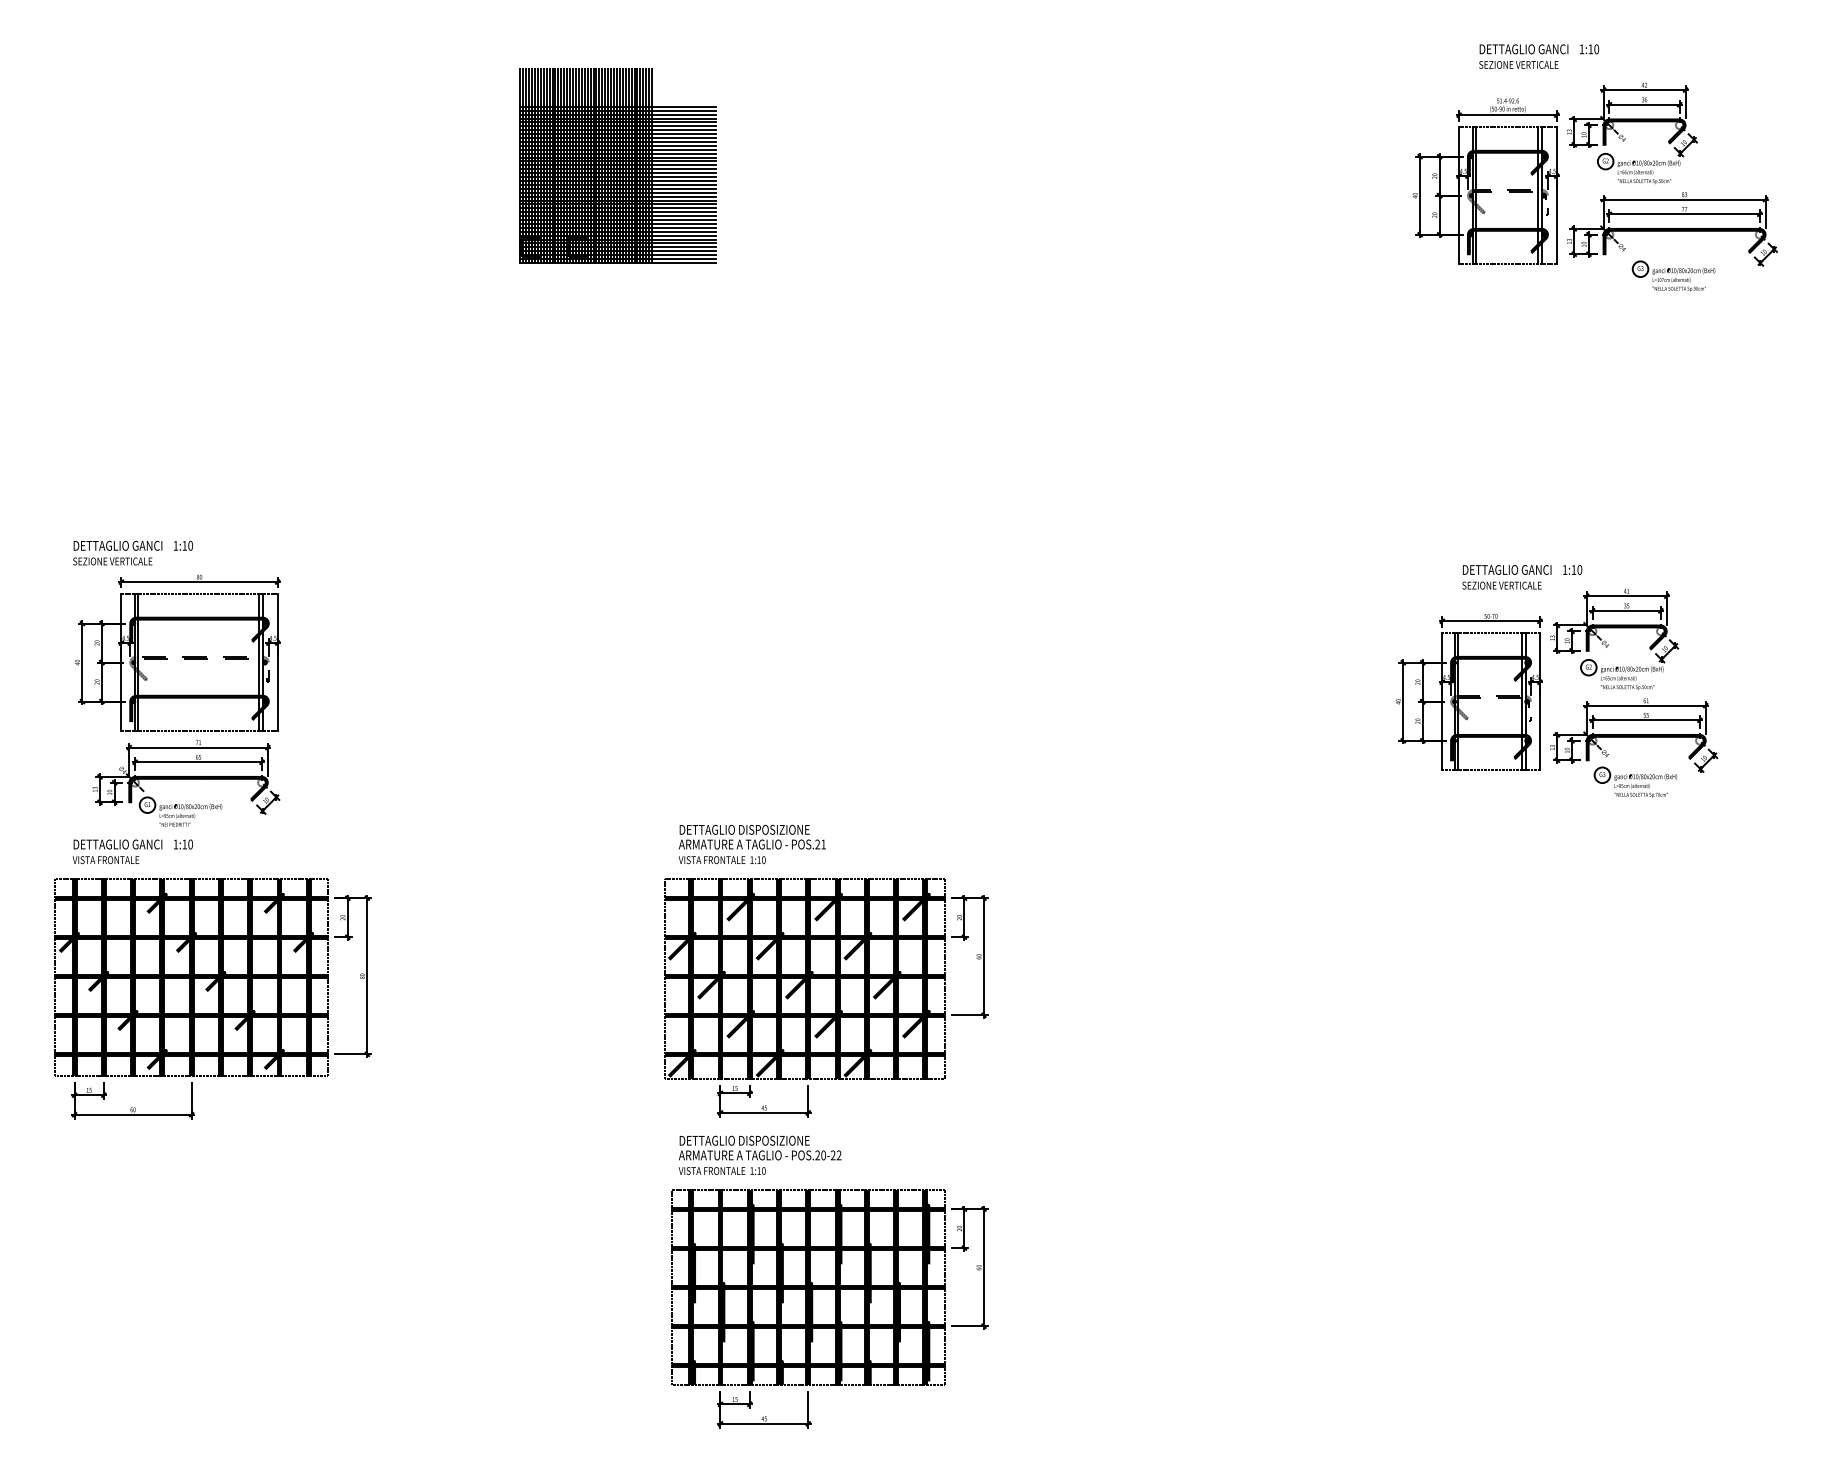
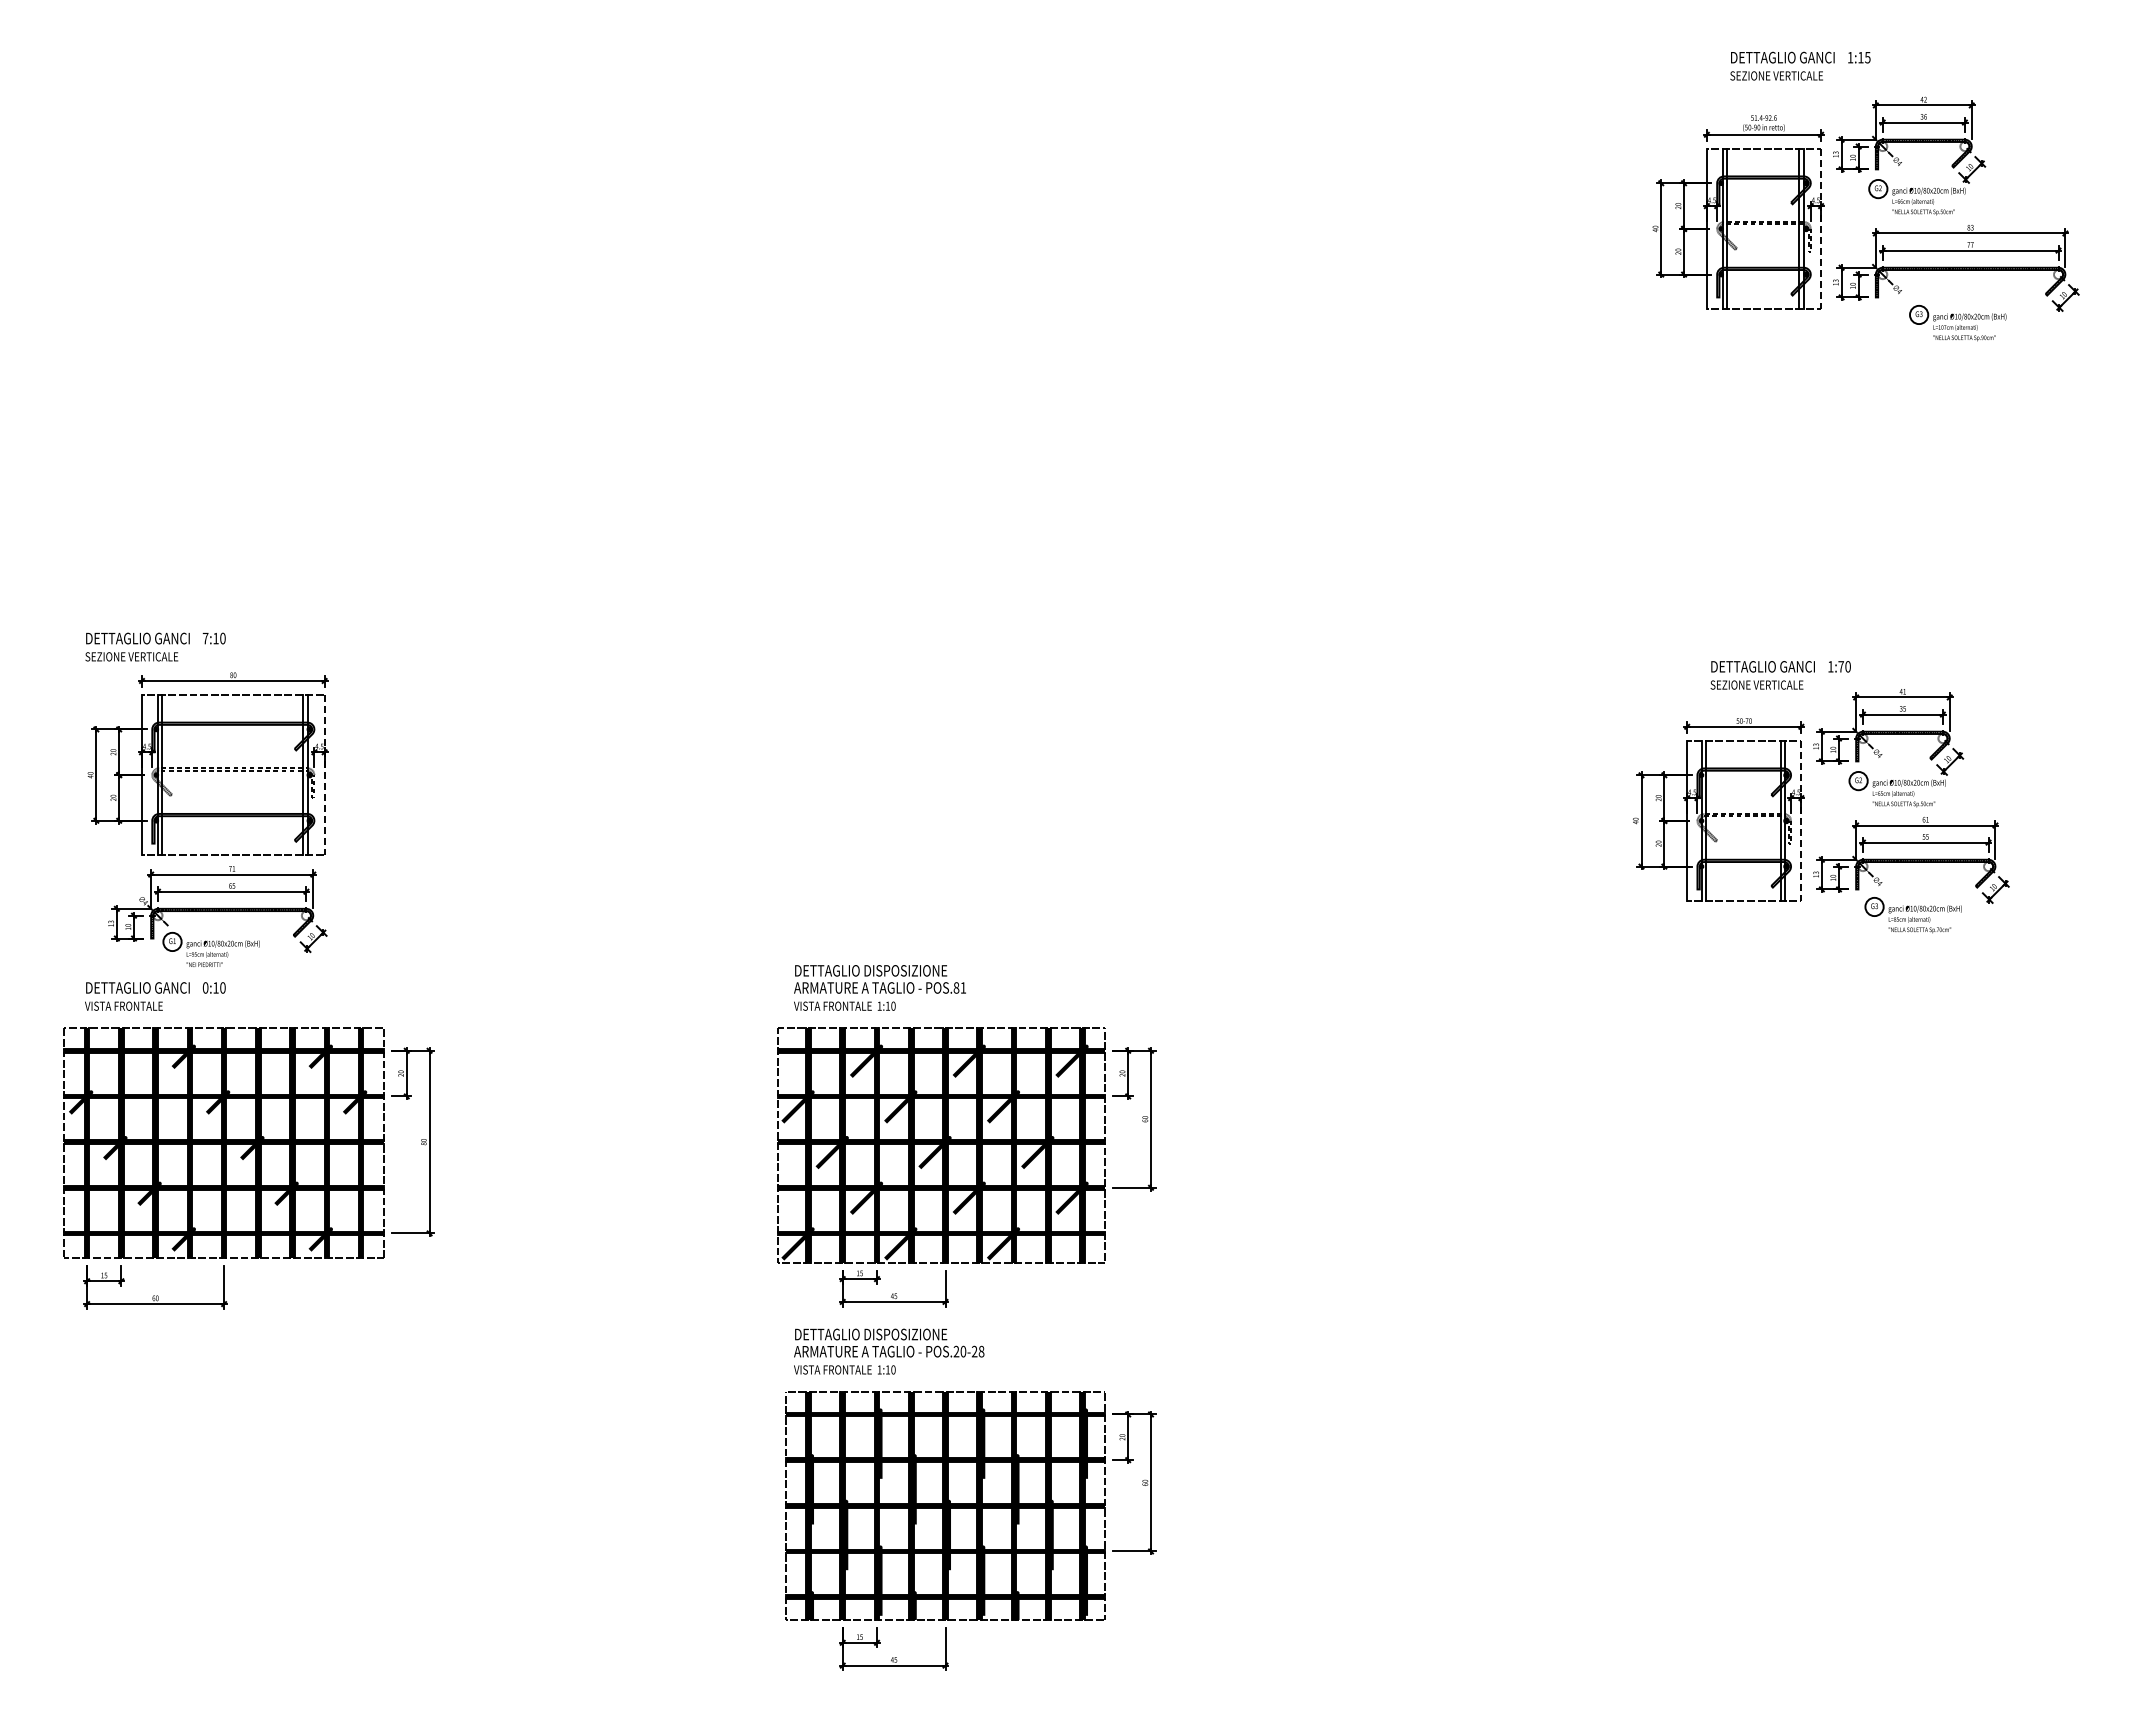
text: (1596, 49) -> (1867, 57), 1:10 -> 1:15
part: (617, 165) -> (722, 193), removed
line: (1557, 195) -> (1821, 228), solid -> dashed
text: (175, 545) -> (205, 638), 1:10 -> 7:10
text: (1574, 569) -> (1841, 666), 1:10 -> 1:70
line: (277, 662) -> (324, 775), solid -> dashed
line: (1540, 701) -> (1801, 820), solid -> dashed
text: (175, 844) -> (205, 987), 1:10 -> 0:10
text: (817, 844) -> (956, 987), POS.21 -> POS.81
text: (839, 1155) -> (981, 1351), POS.20-22 -> POS.20-28

